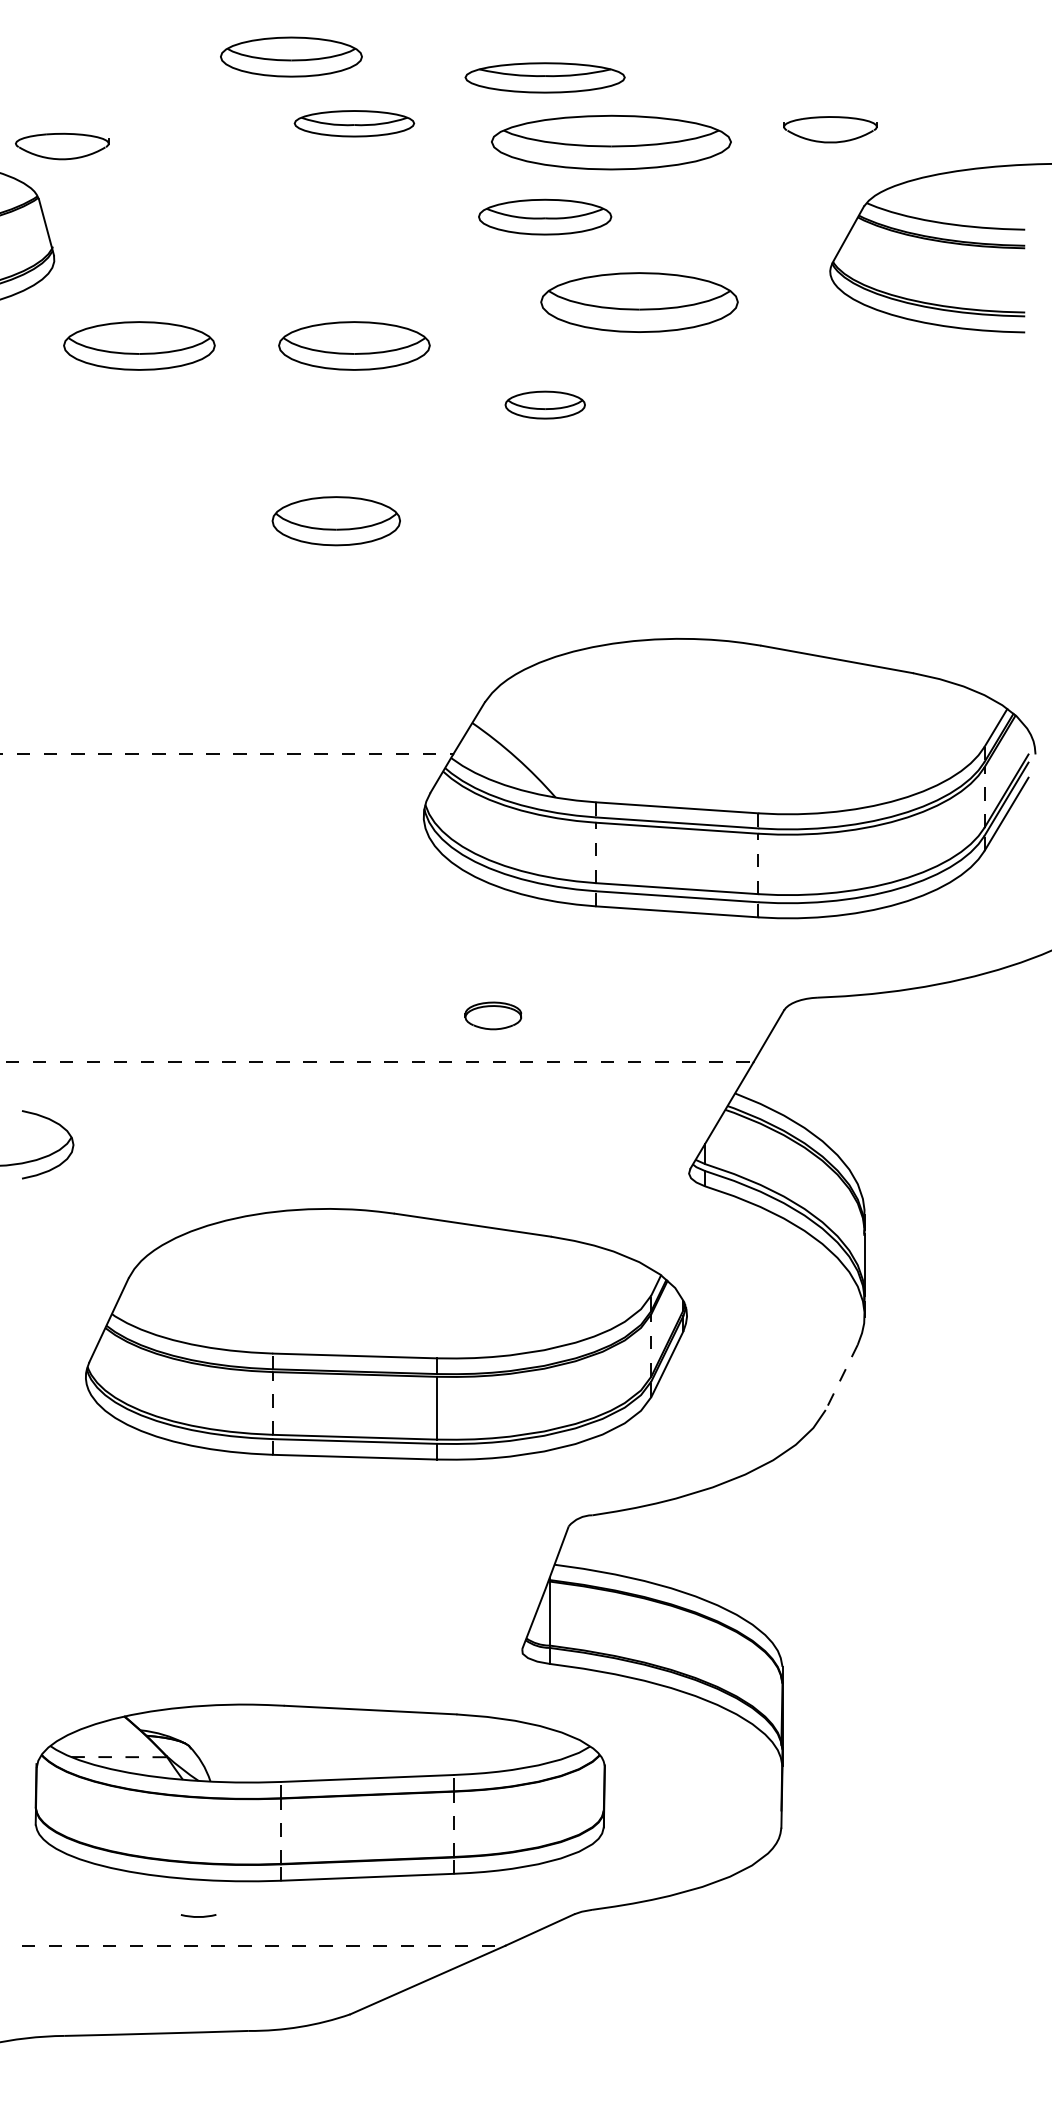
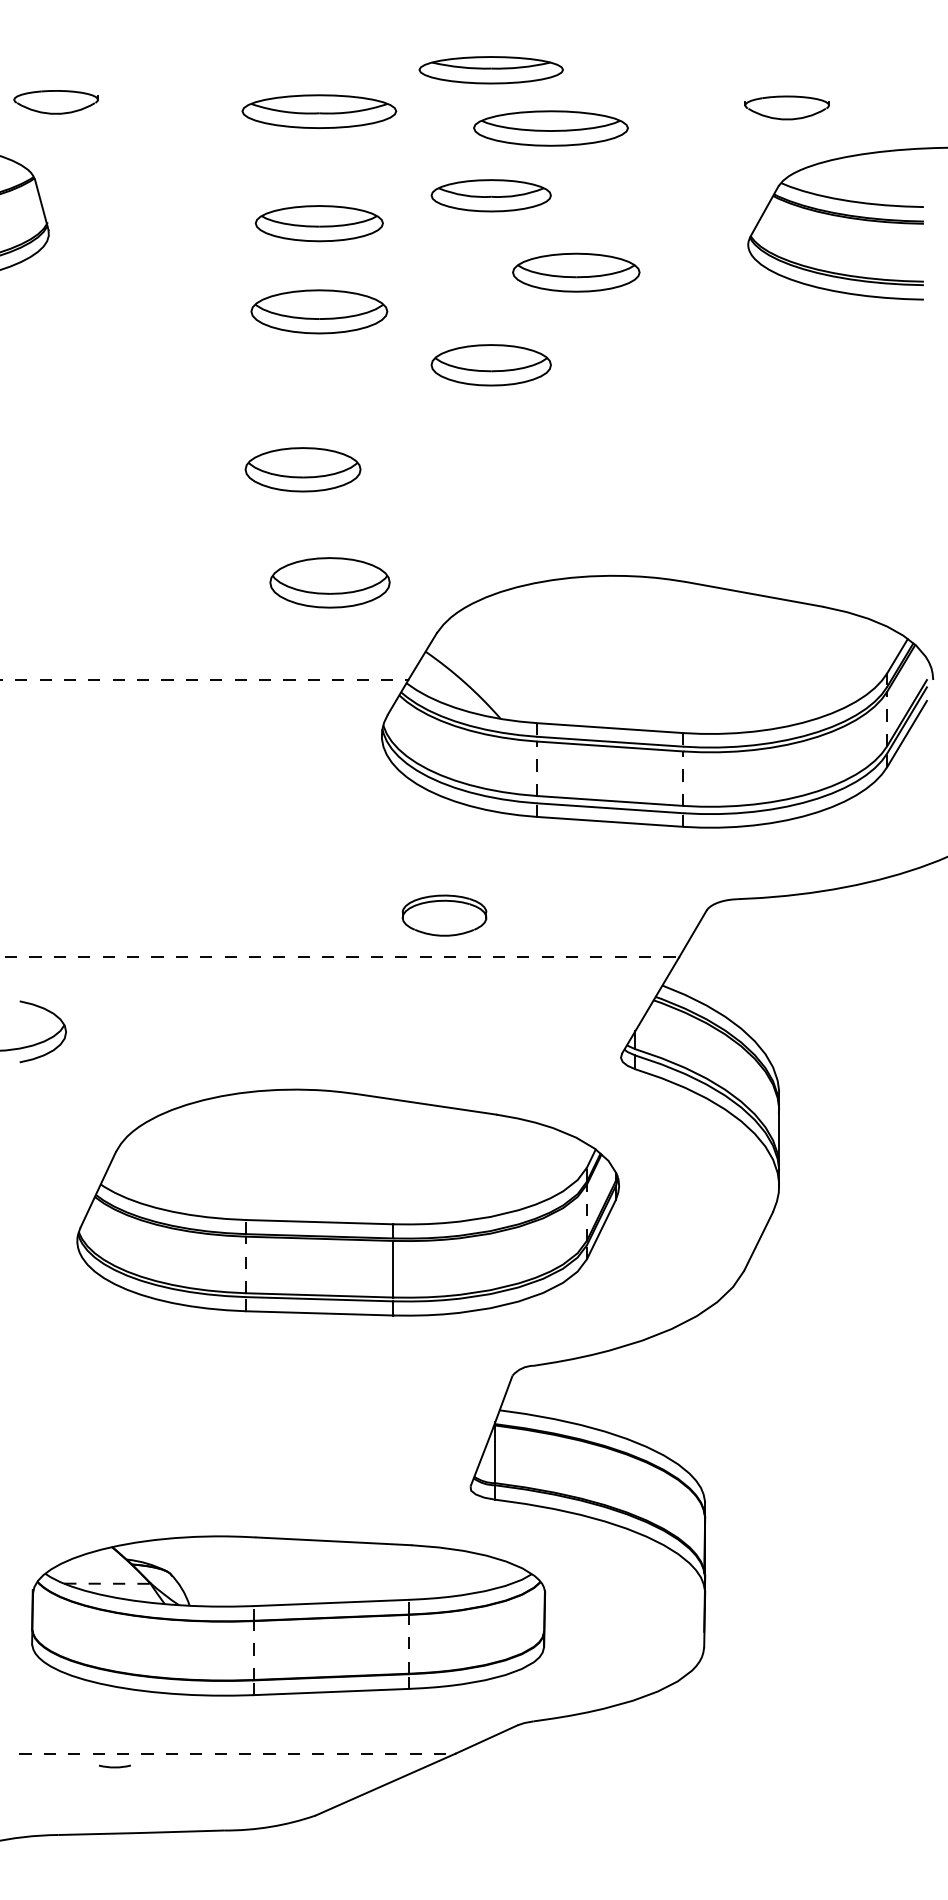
part: (291, 56) -> (319, 223), moved
part: (354, 123) -> (319, 111), size x1.43
part: (830, 129) -> (787, 107), moved
part: (611, 142) -> (551, 128), size x0.71
part: (62, 146) -> (56, 102), moved
part: (639, 302) -> (576, 272), size x0.71
part: (139, 345) -> (125, 311), removed
part: (545, 404) -> (491, 364), size x1.67
part: (366, 646) -> (330, 582), added
part: (493, 1015) -> (444, 915), size x1.67
line: (841, 1377) -> (758, 1241), dashed -> solid
arc: (198, 1916) -> (114, 1767), moved

